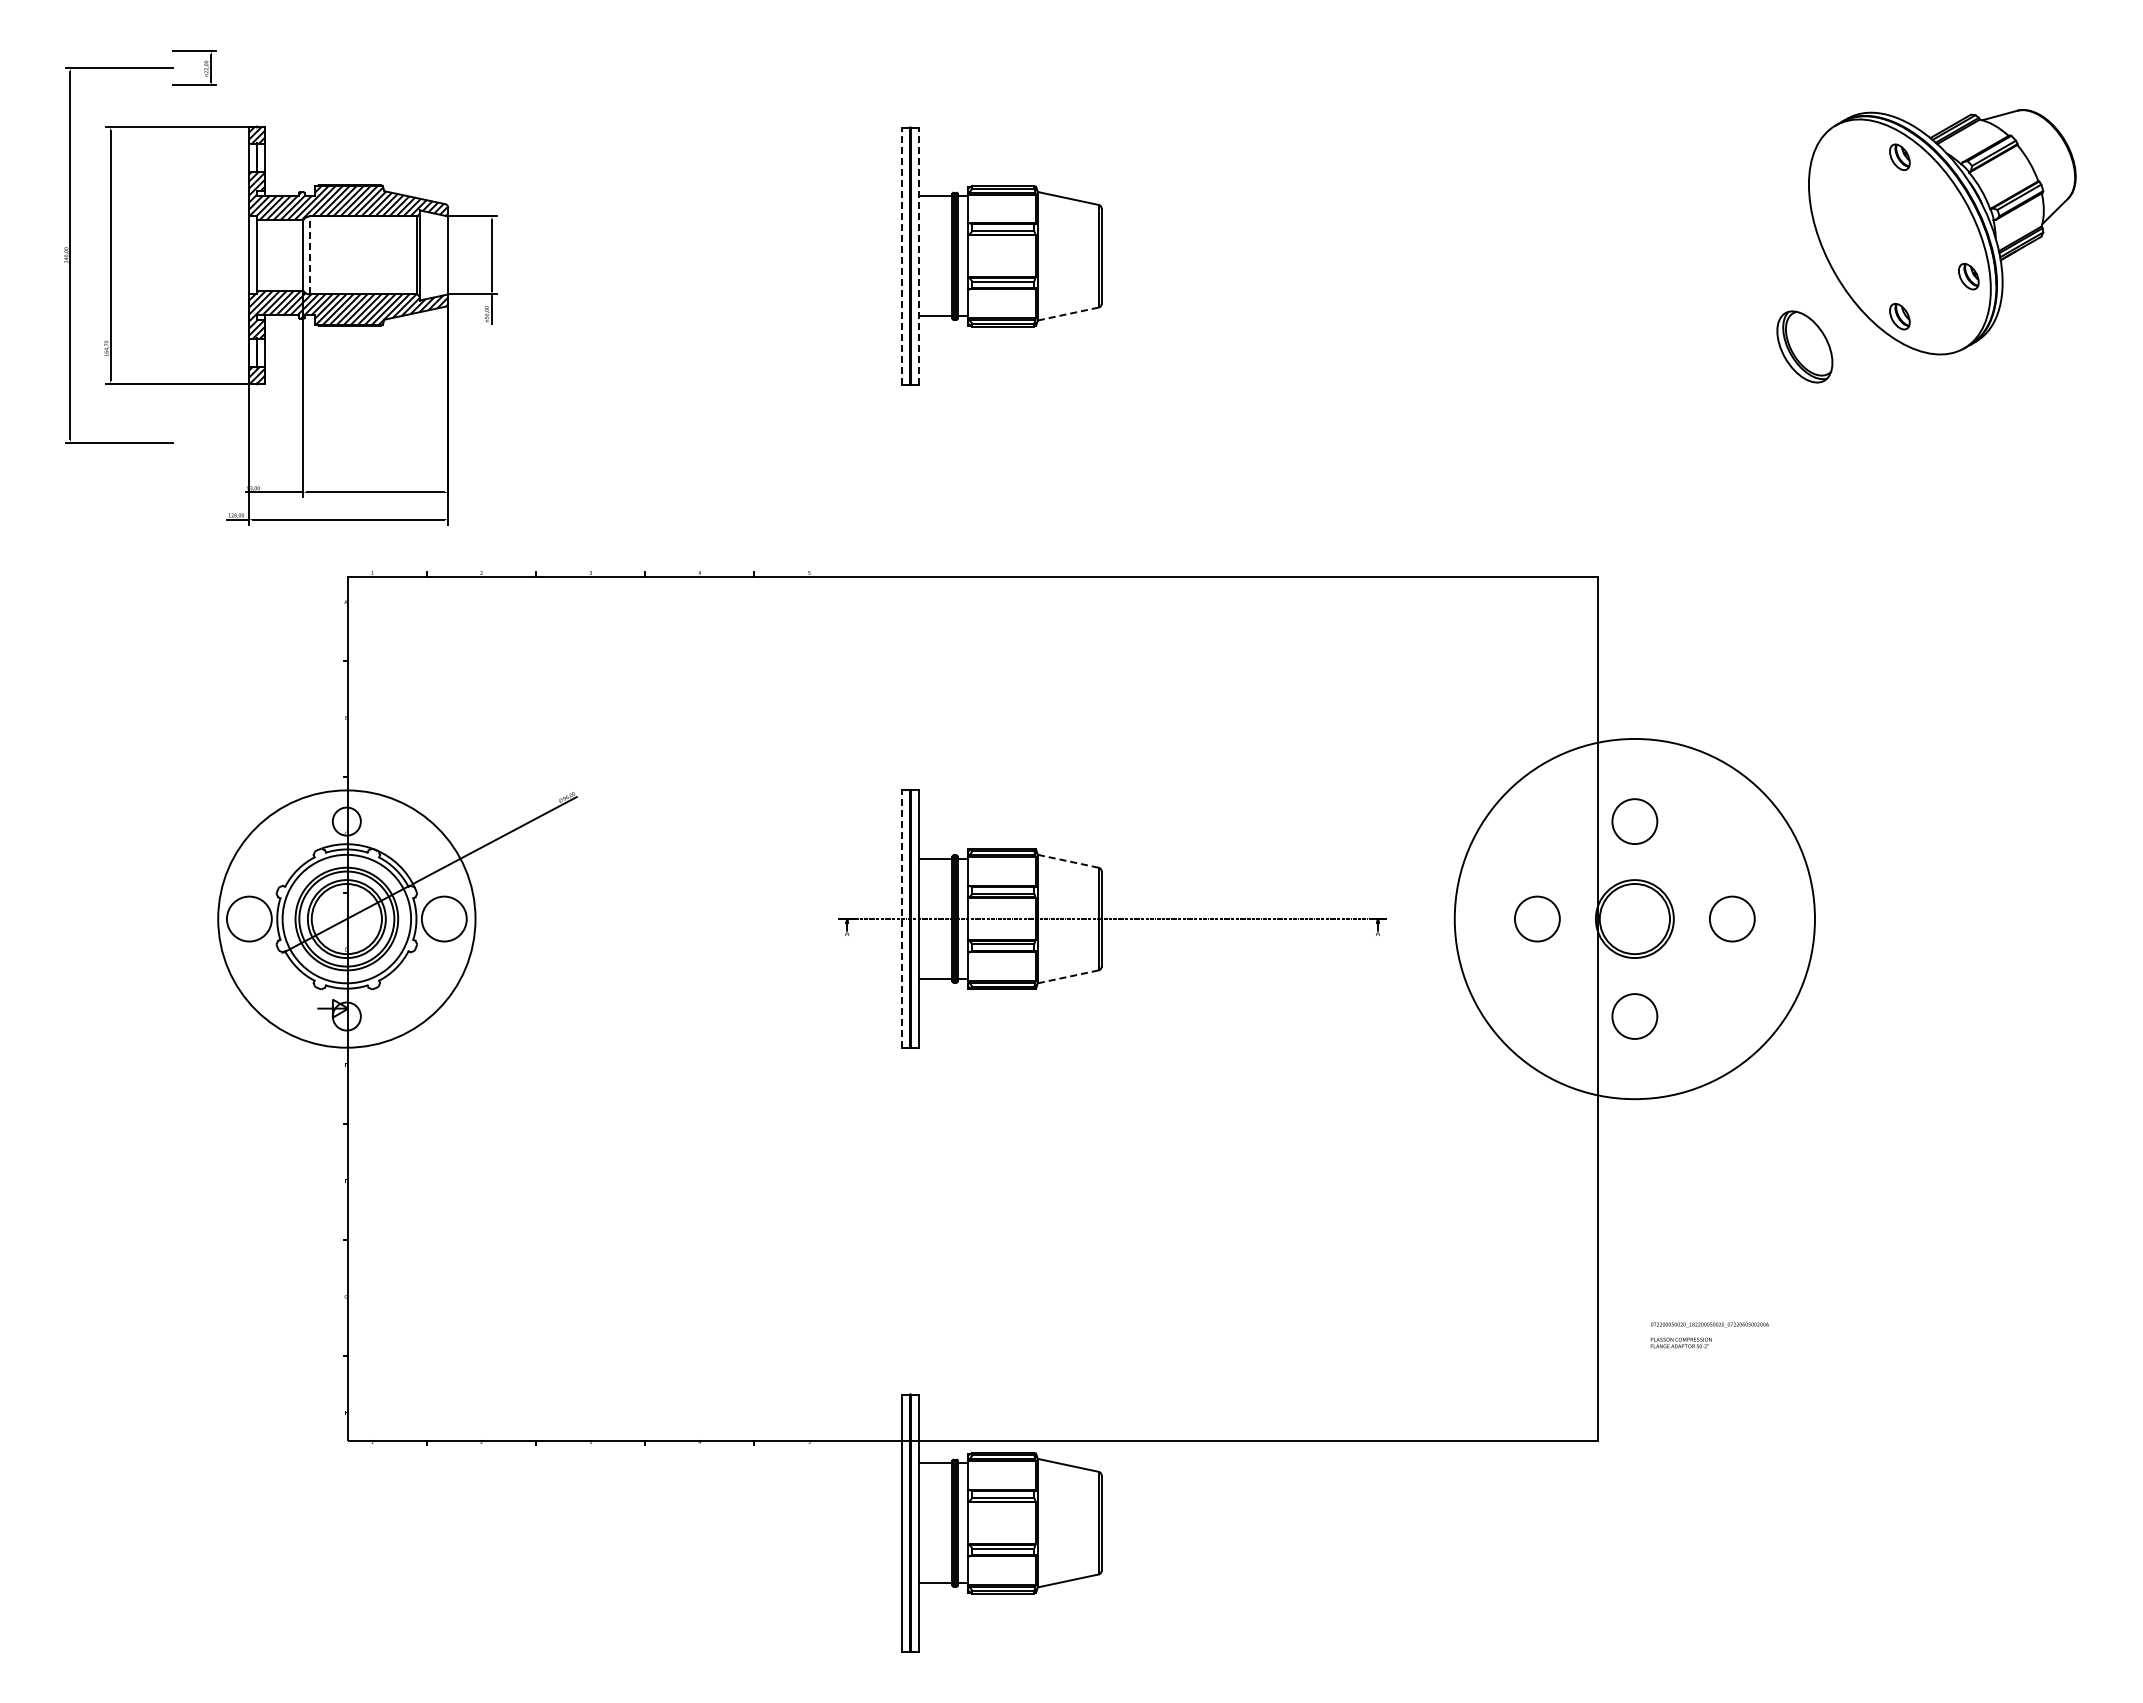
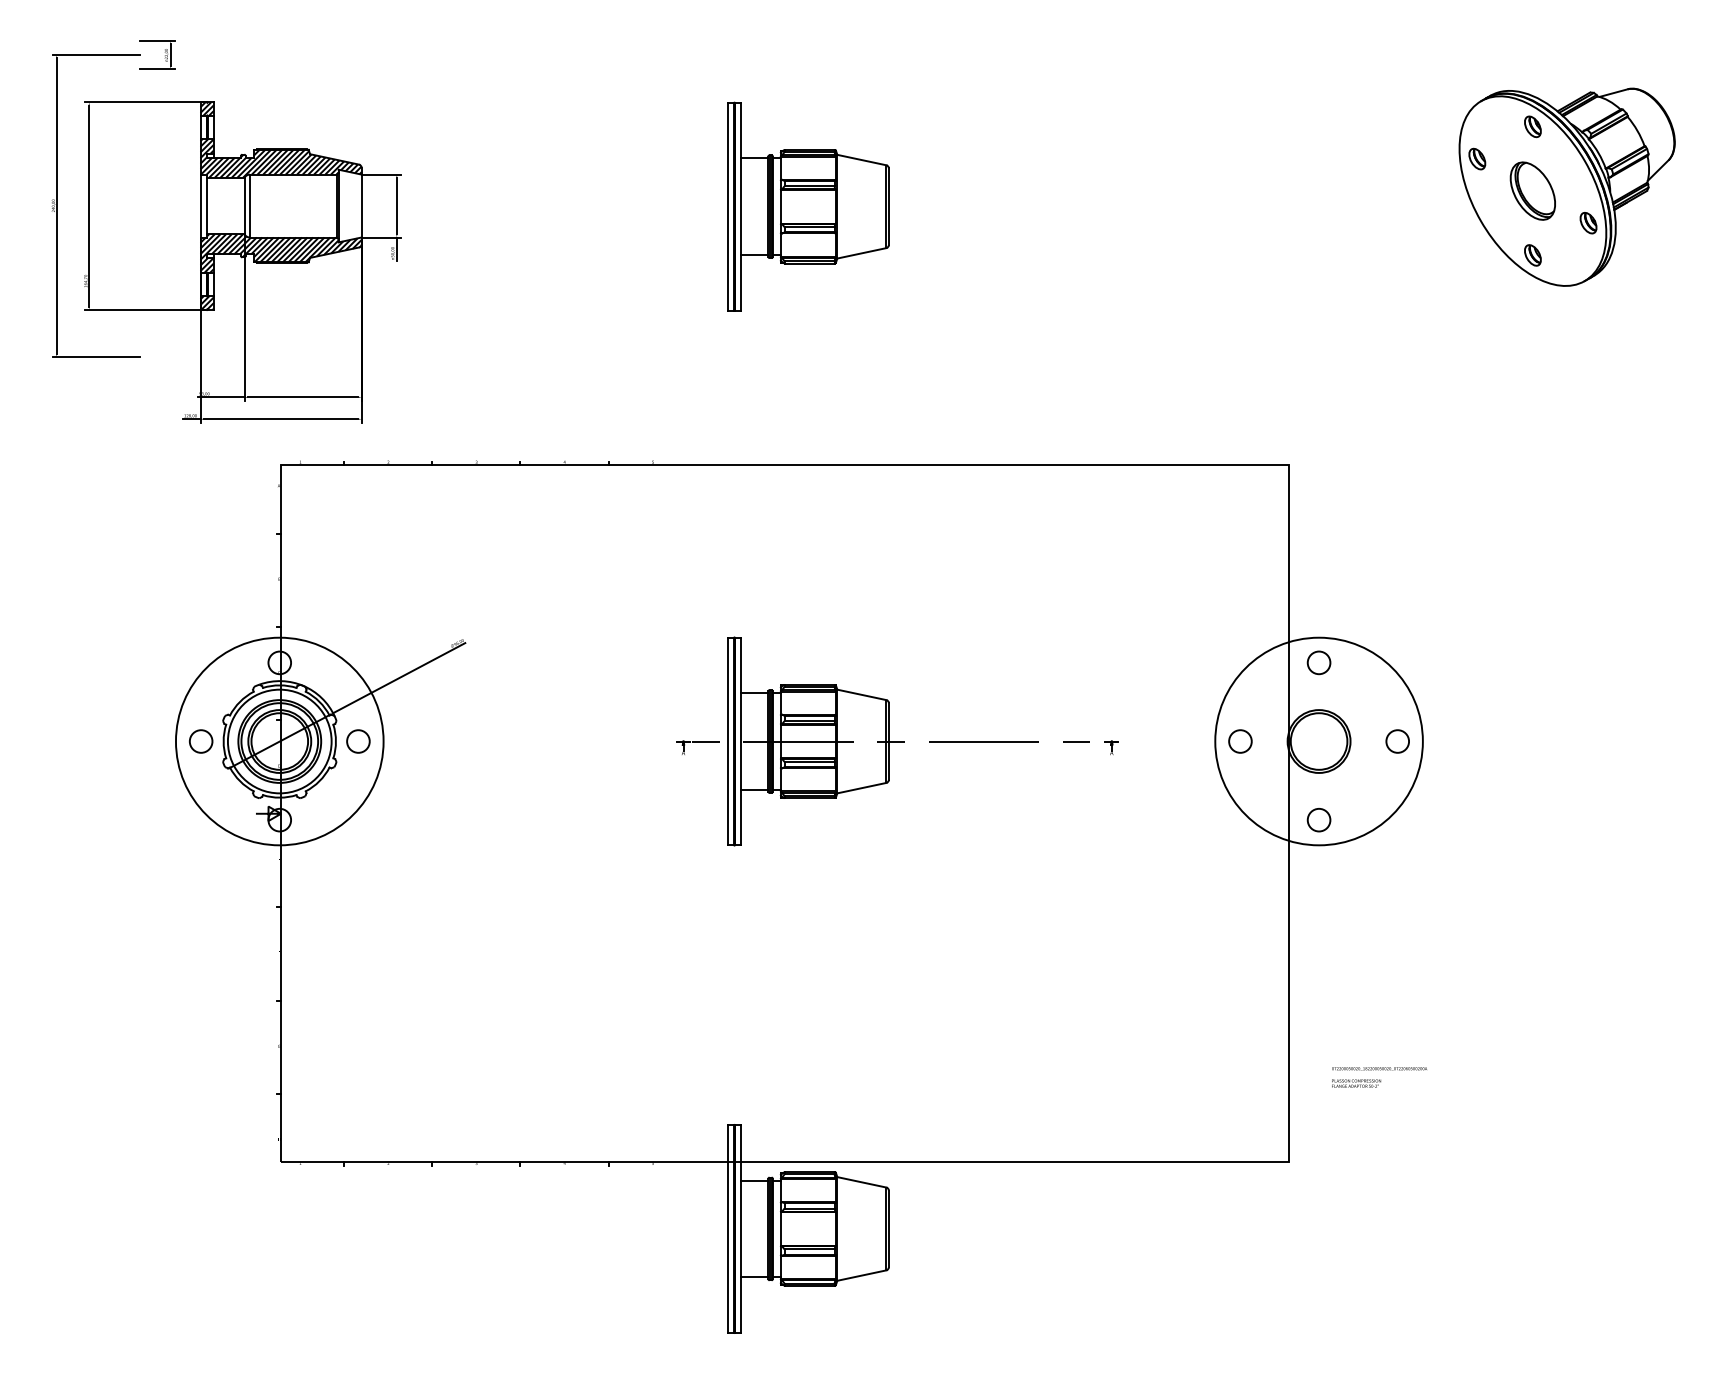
part: (1830, 196) -> (1476, 158), added
line: (309, 255) -> (249, 206), dashed -> solid
line: (902, 256) -> (728, 206), dashed -> solid
line: (918, 256) -> (741, 206), dashed -> solid
line: (1067, 314) -> (861, 253), dashed -> solid
part: (1804, 346) -> (1532, 190), moved
circle: (1634, 821) -> (1318, 662), size x0.62
line: (1067, 861) -> (861, 695), dashed -> solid
circle: (1634, 918) -> (1318, 741), size x0.71
circle: (249, 919) -> (201, 741), size x0.62
circle: (444, 919) -> (358, 741), size x0.62
line: (902, 919) -> (728, 741), dashed -> solid
circle: (1537, 919) -> (1240, 741), size x0.62
circle: (1732, 919) -> (1397, 741), size x0.62
line: (1067, 976) -> (861, 787), dashed -> solid
circle: (1634, 1016) -> (1318, 820), size x0.62

